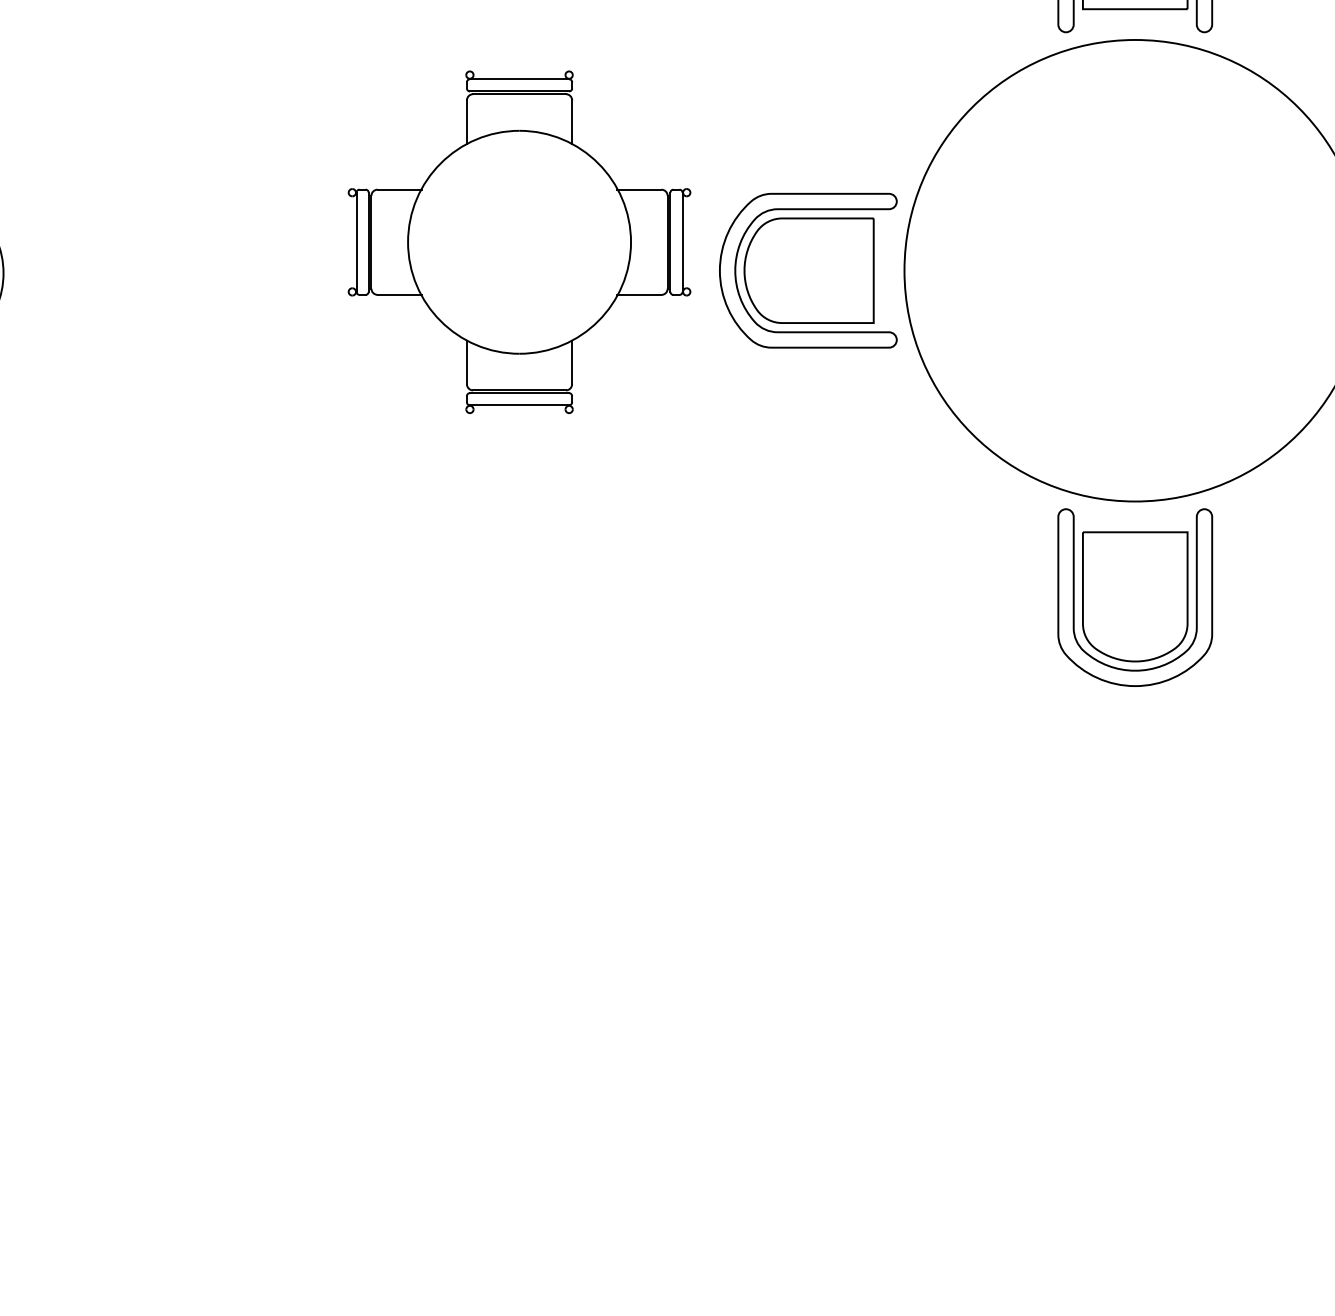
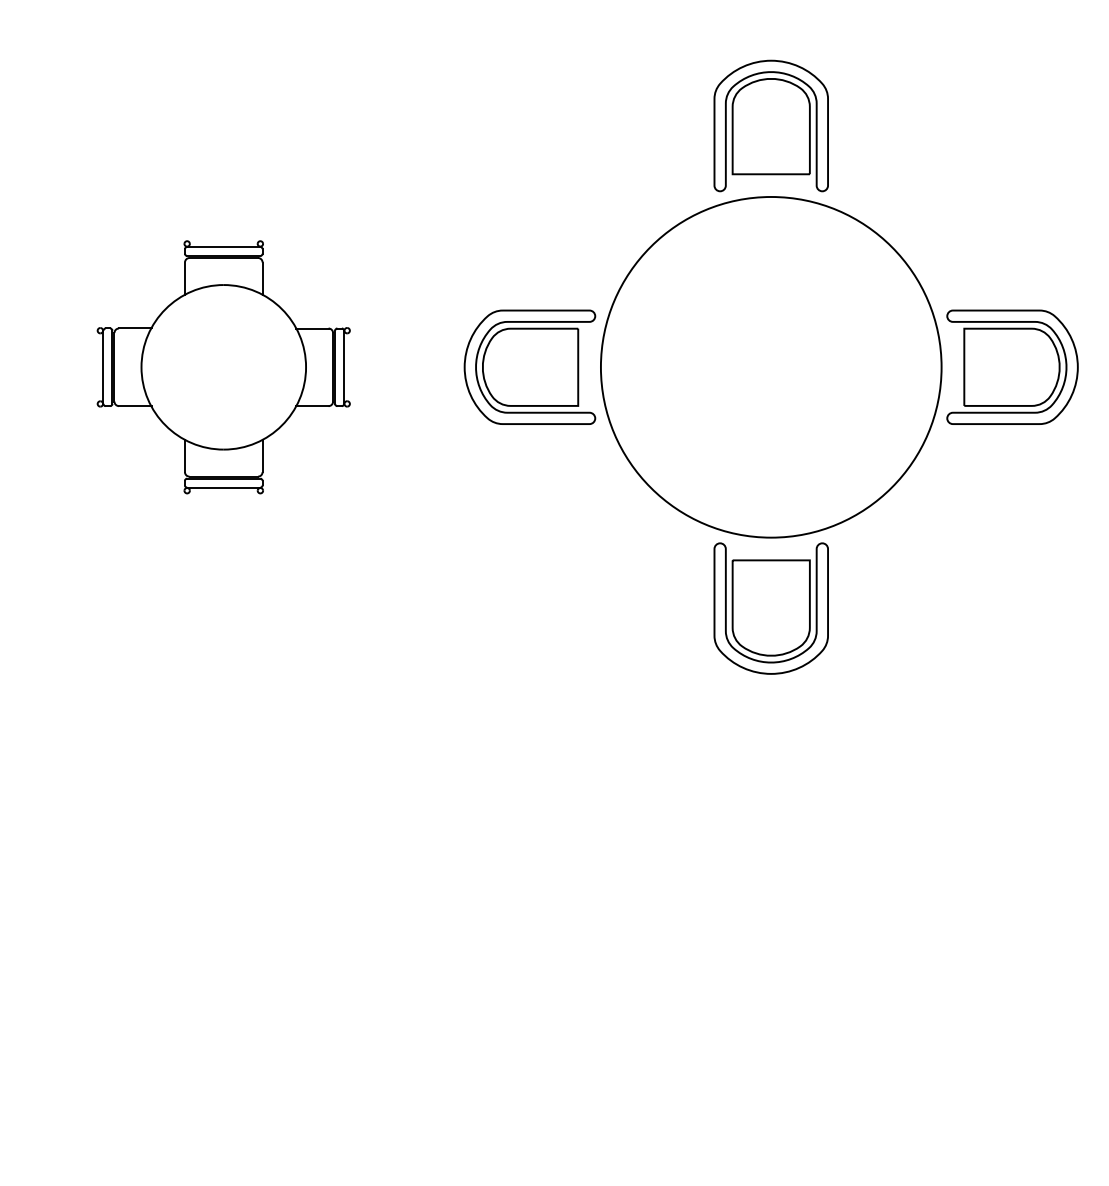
part: (519, 242) -> (223, 367), moved

